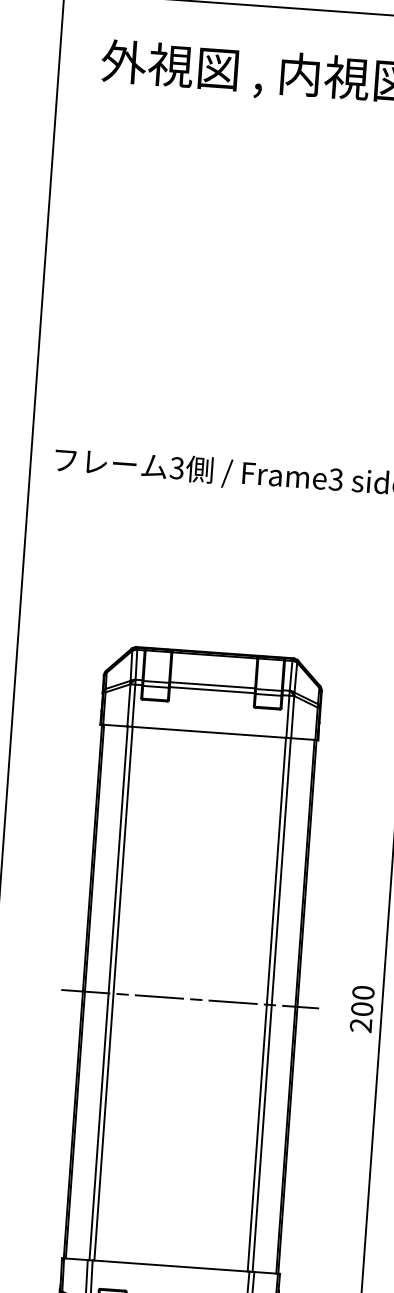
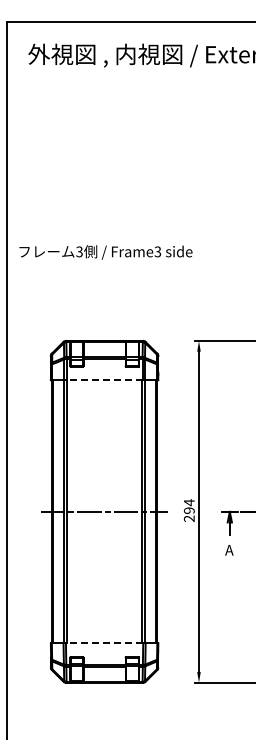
line: (209, 732) -> (104, 380), solid -> dashed
text: (361, 1000) -> (188, 506), 200 -> 294
line: (170, 1266) -> (104, 643), solid -> dashed

